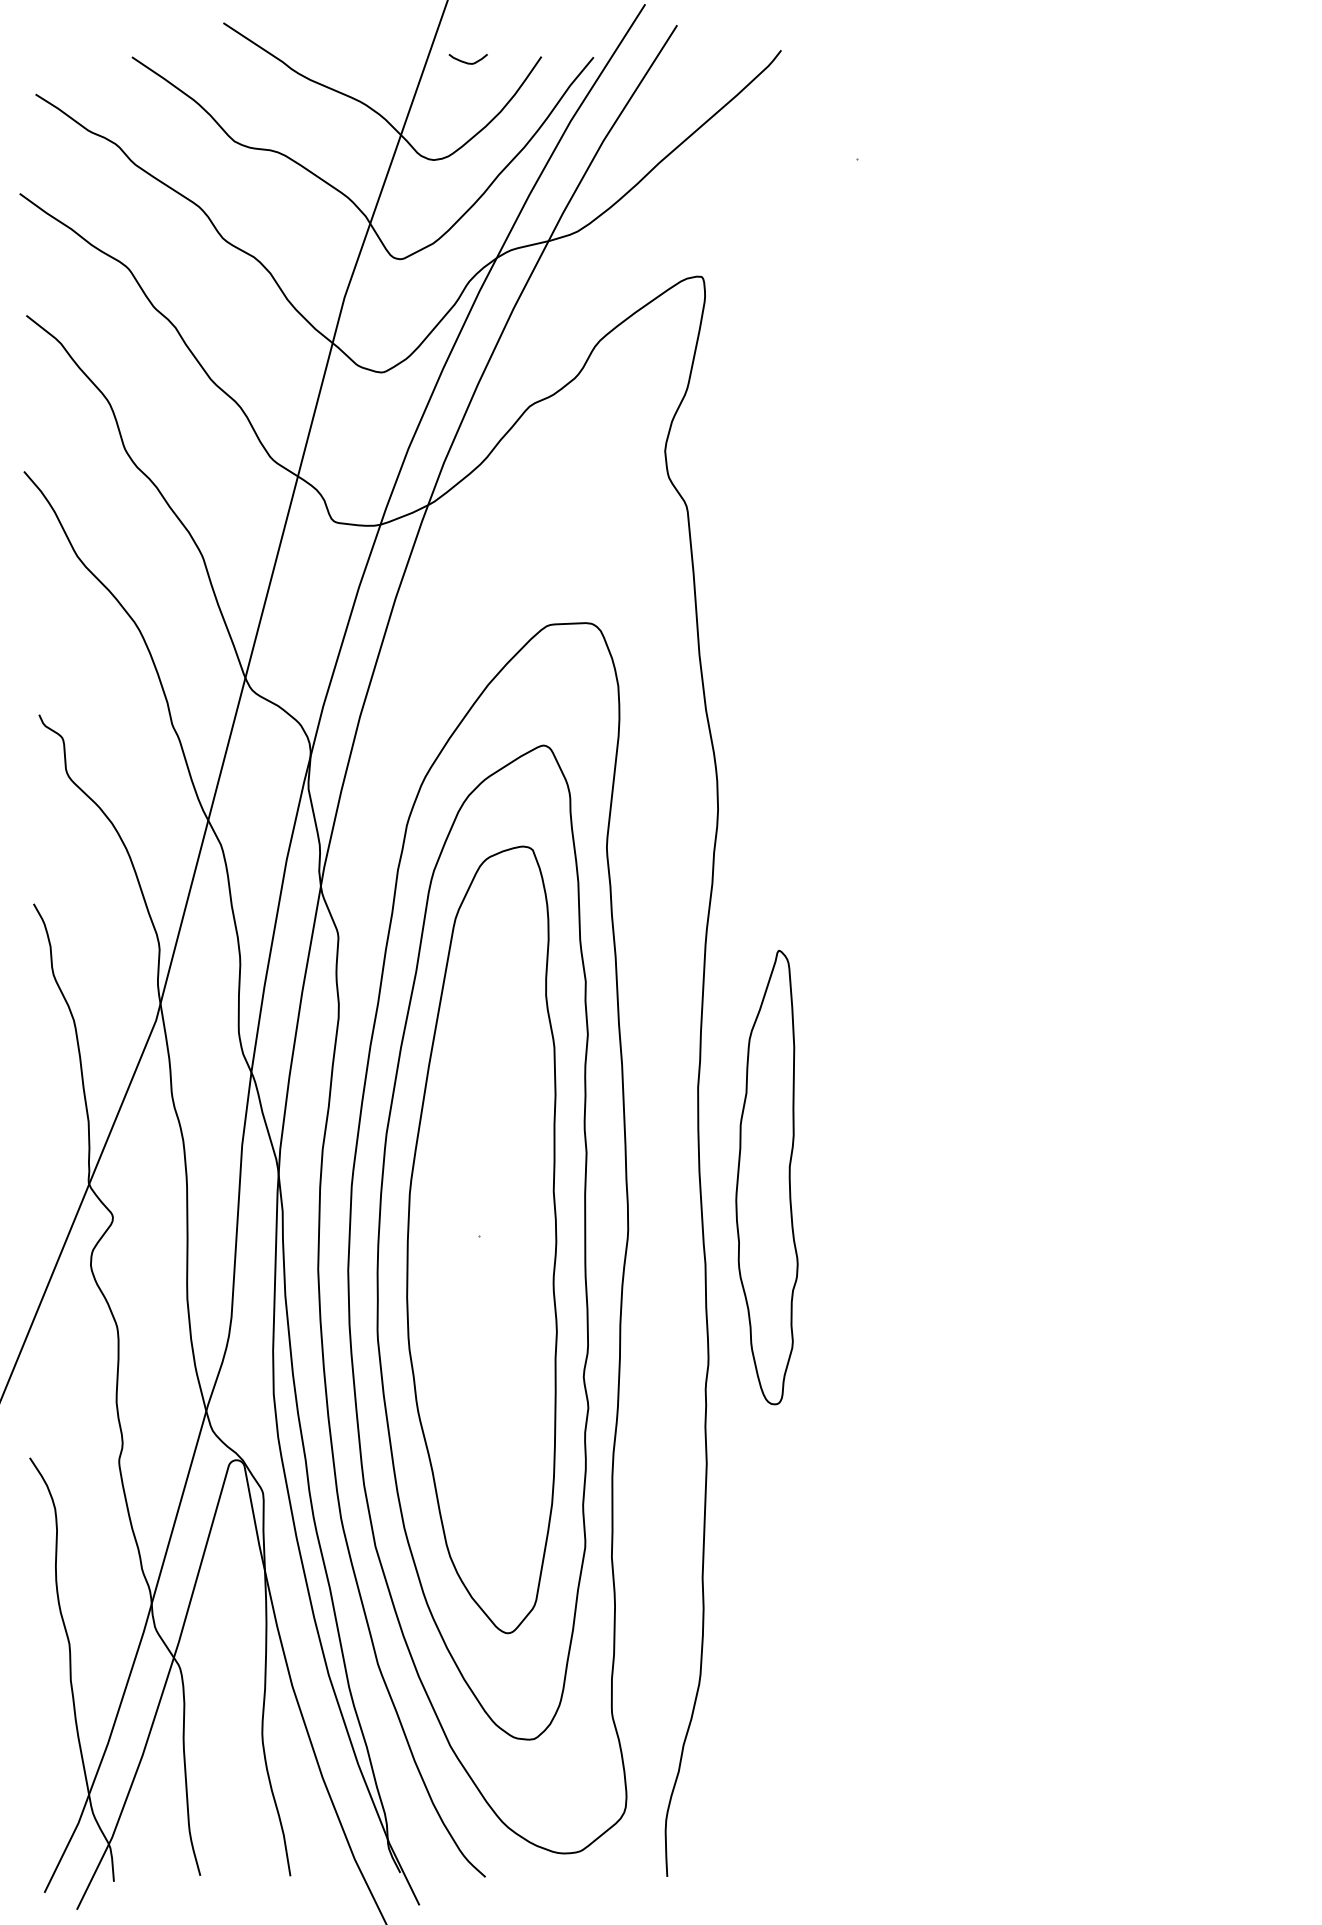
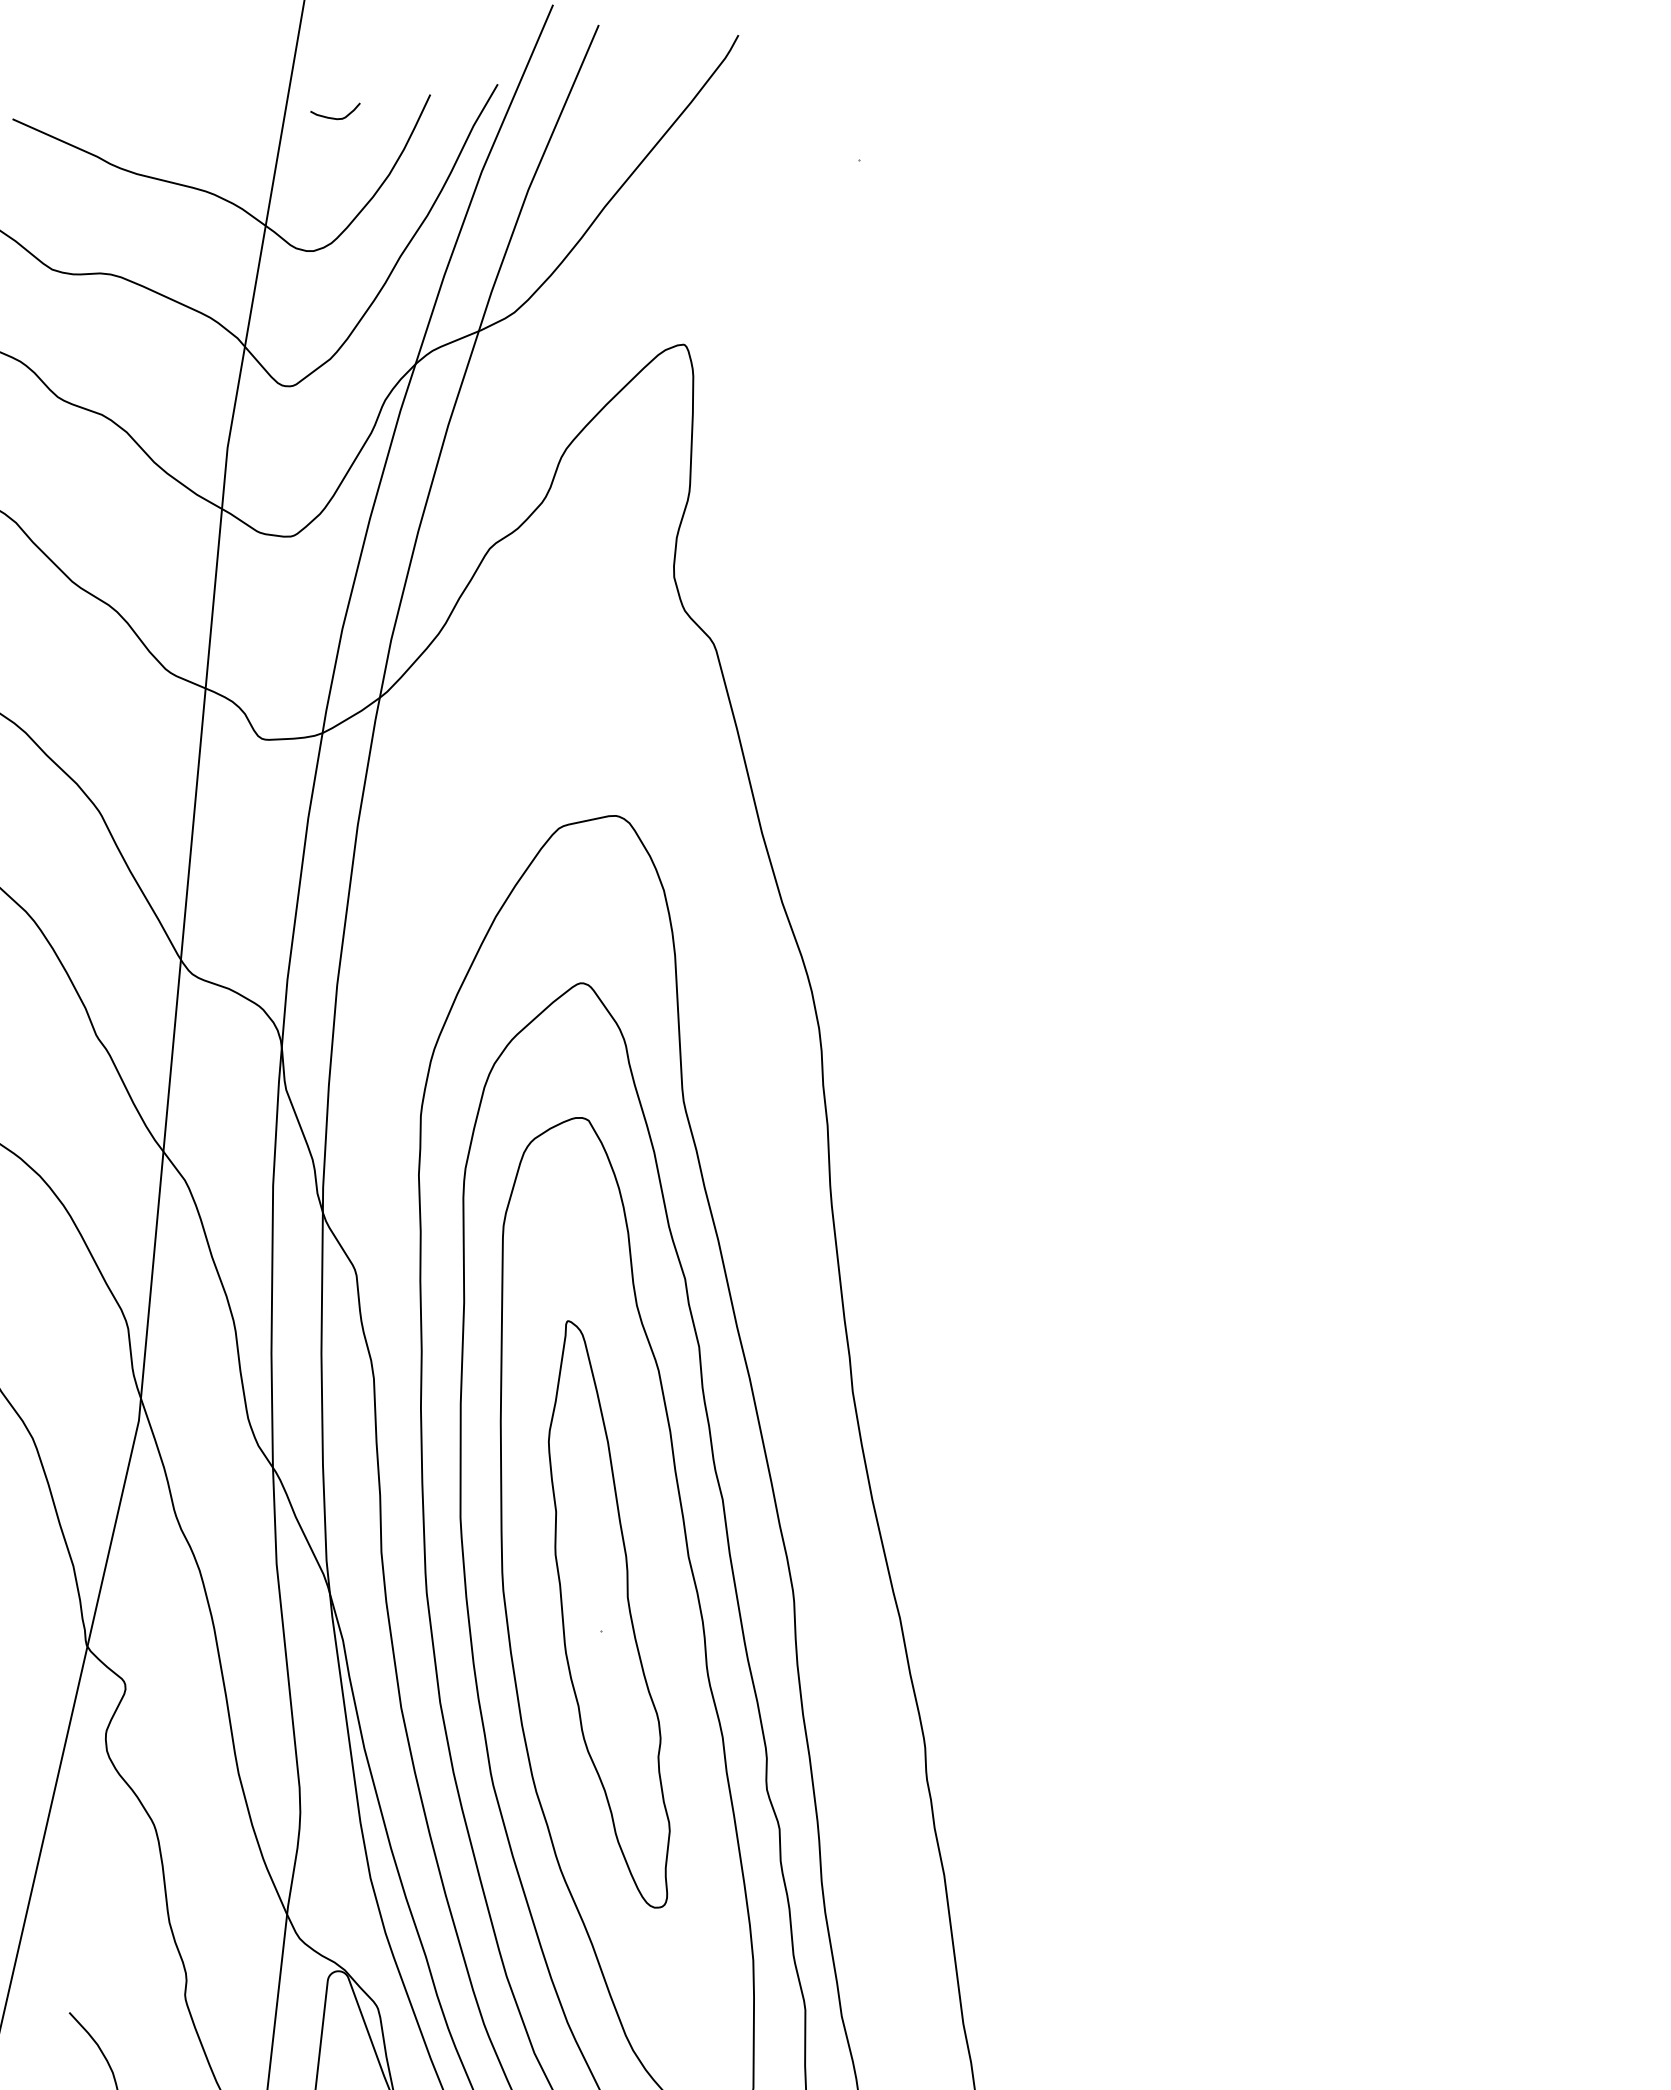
part: (766, 1177) -> (600, 1616), moved

